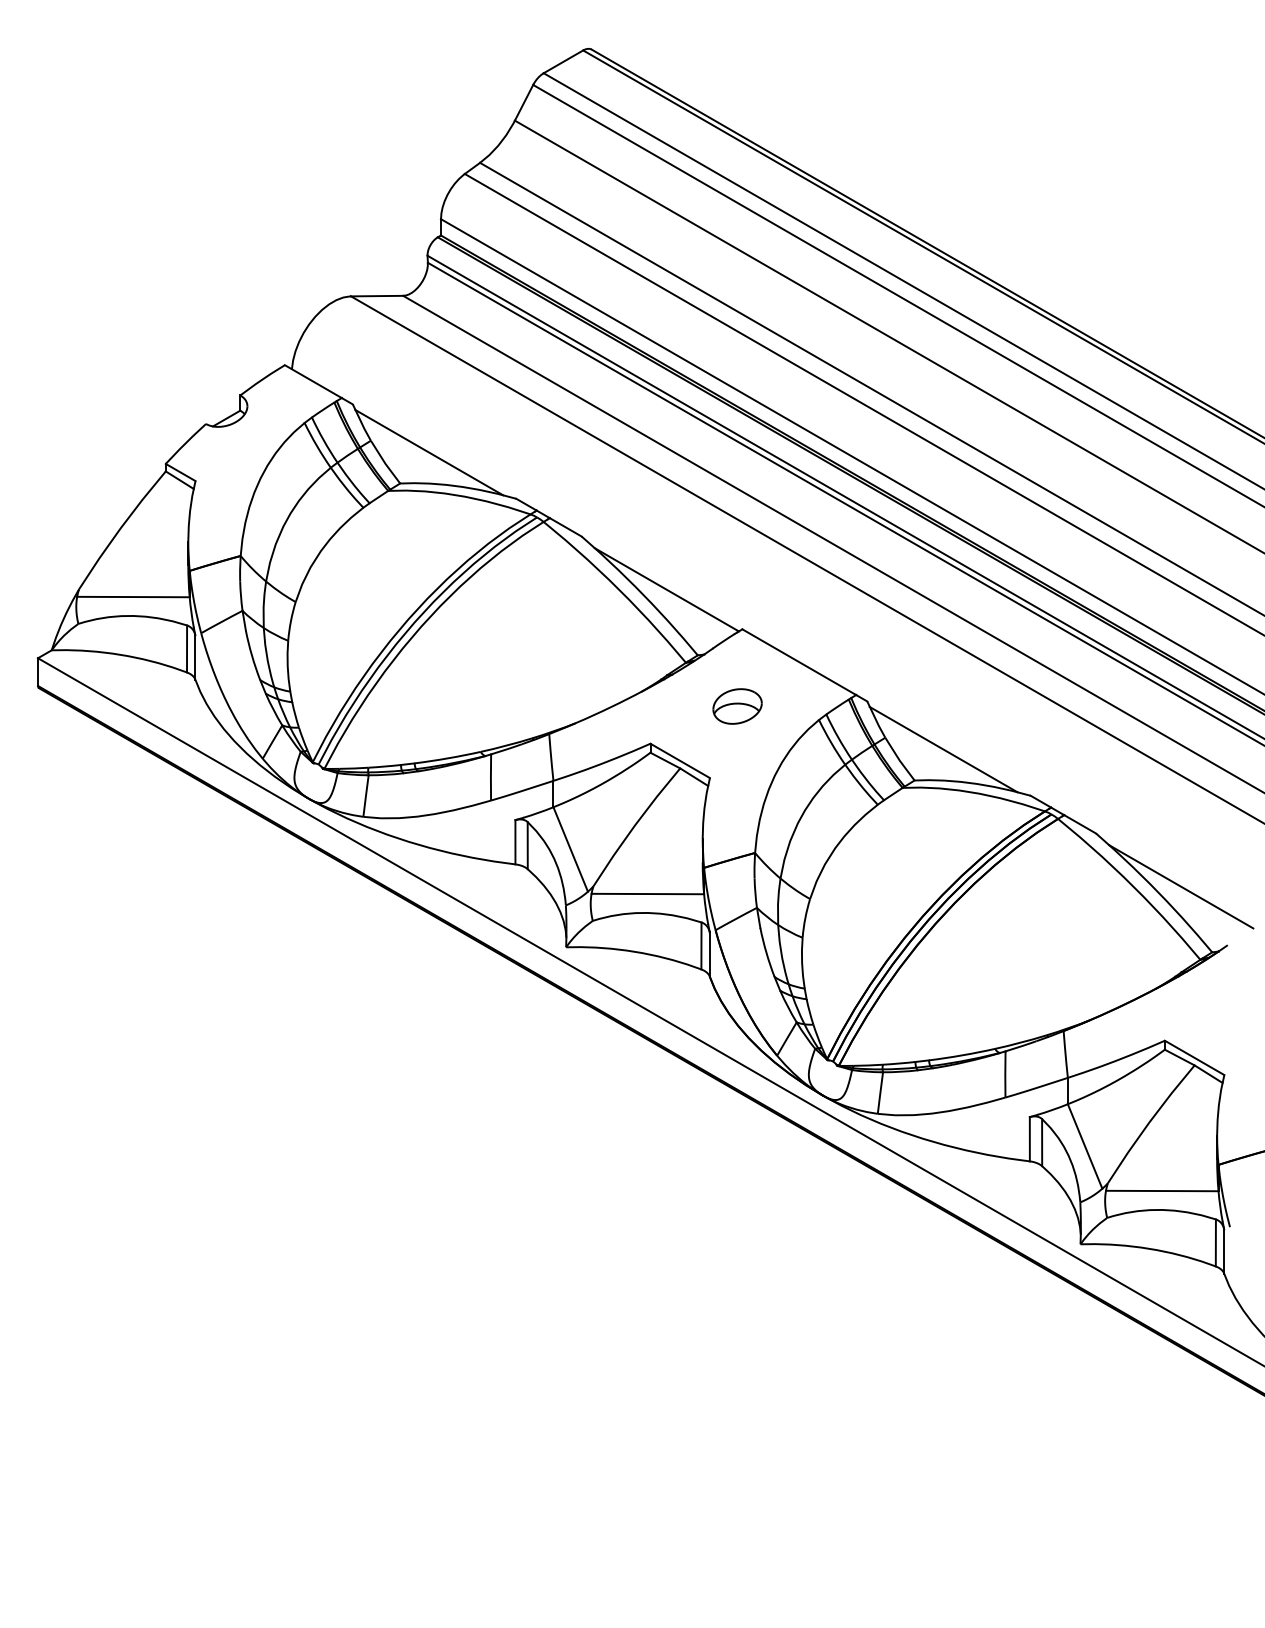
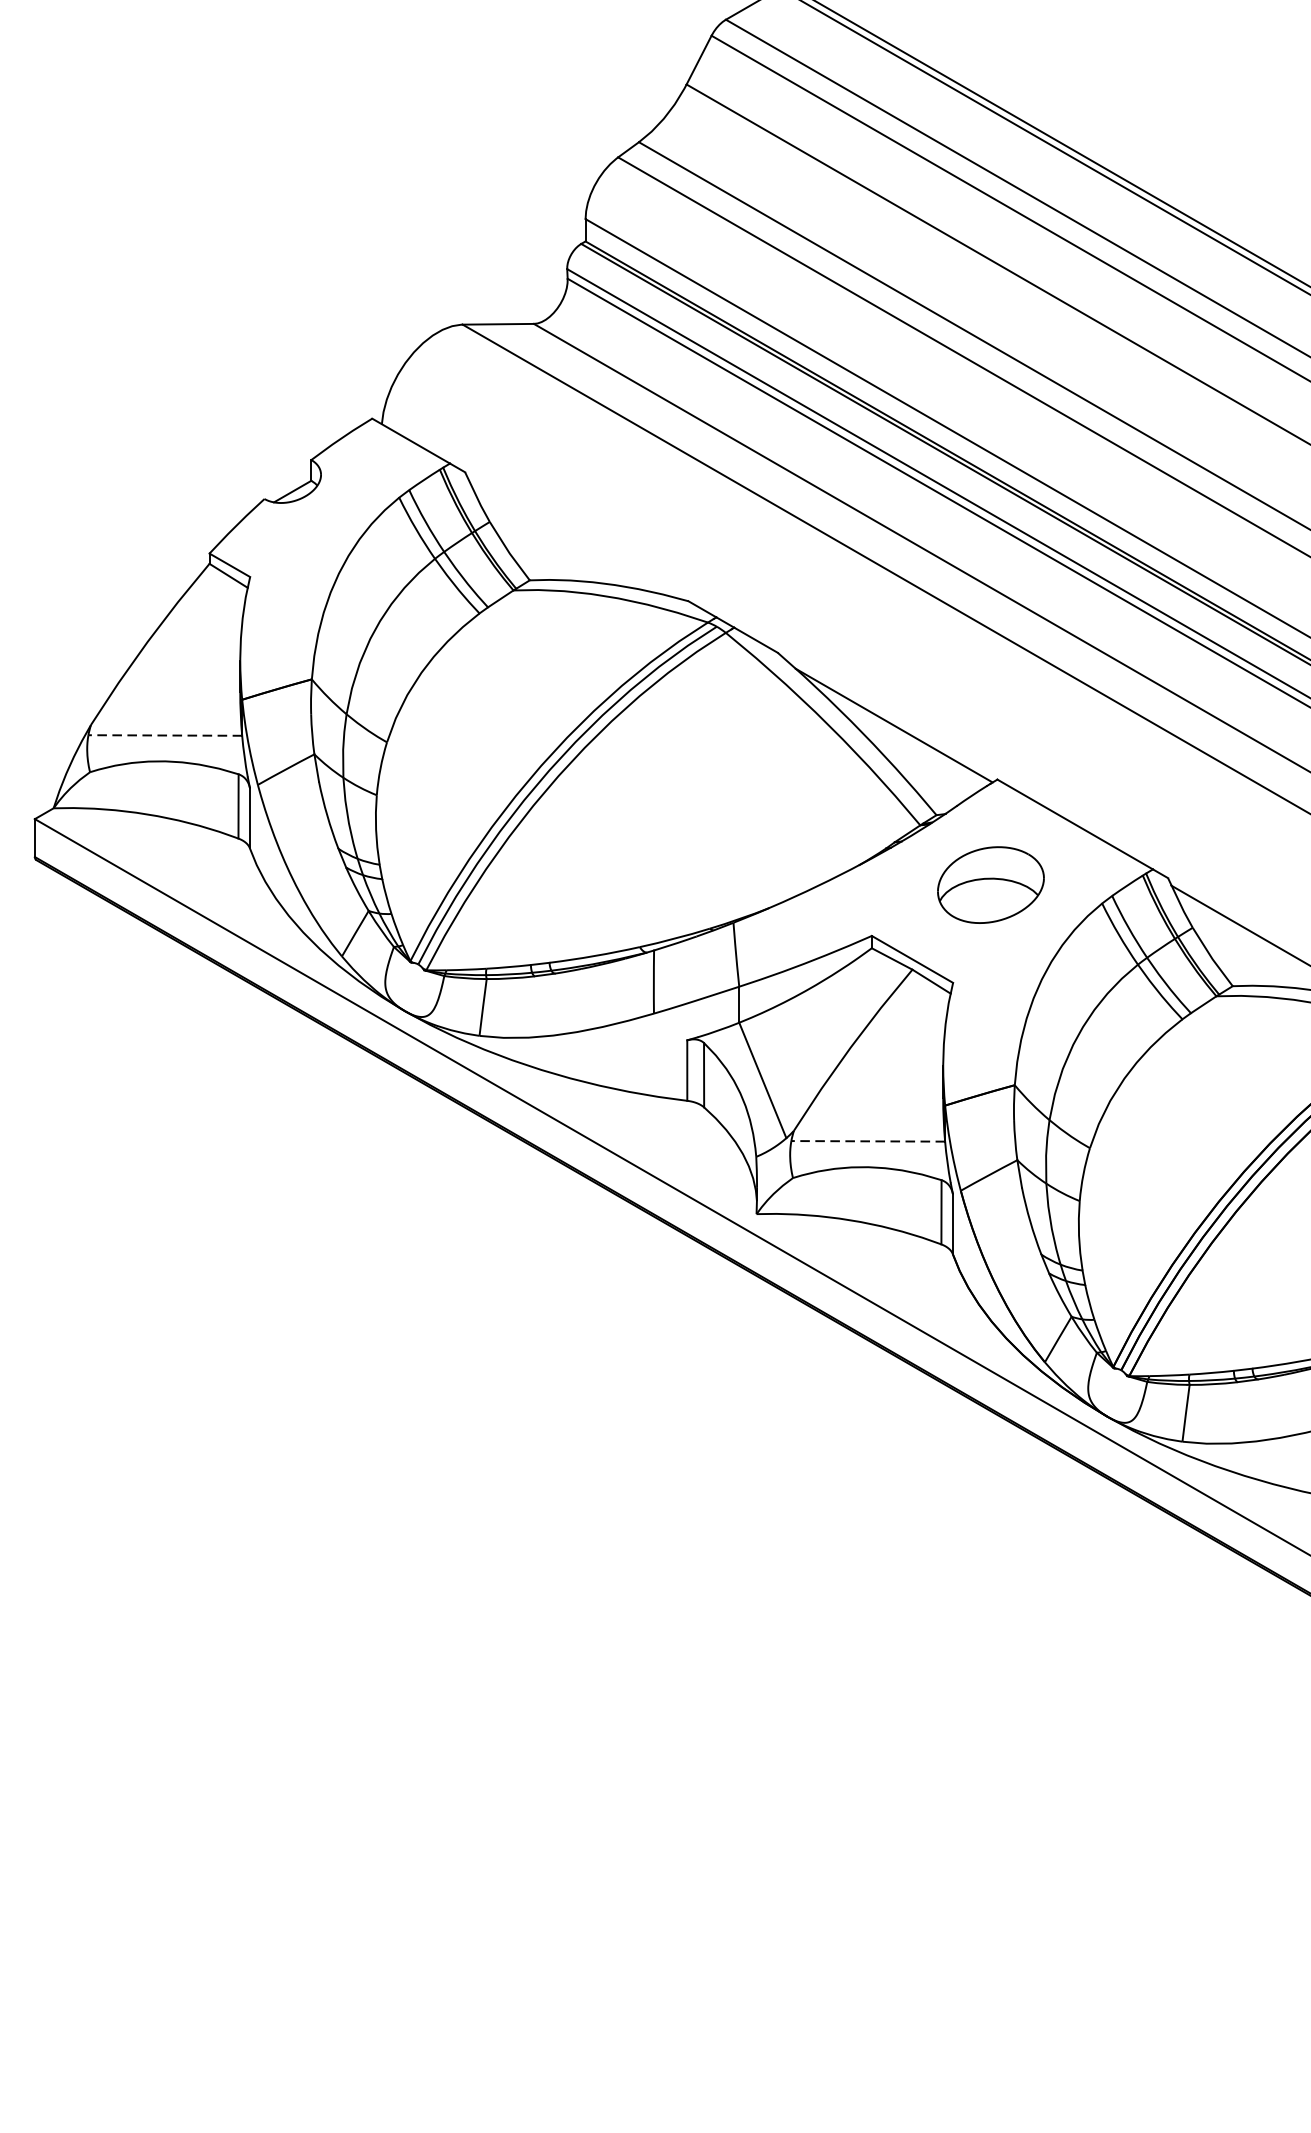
line: (429, 452) -> (569, 537), removed
line: (132, 597) -> (164, 736), solid -> dashed
part: (737, 706) -> (990, 885), size x1.6
line: (647, 894) -> (867, 1141), solid -> dashed

